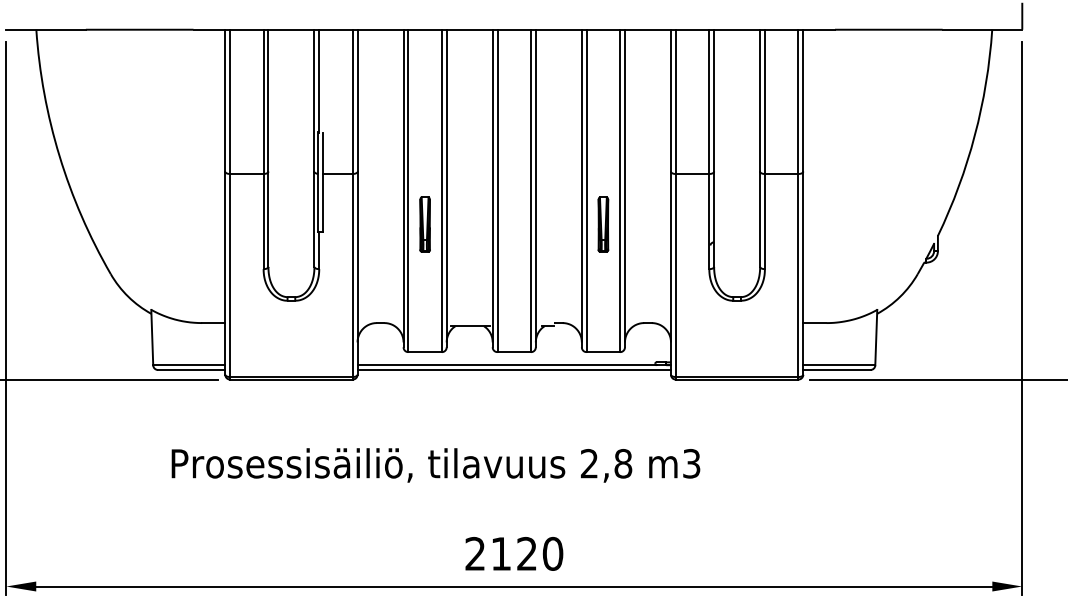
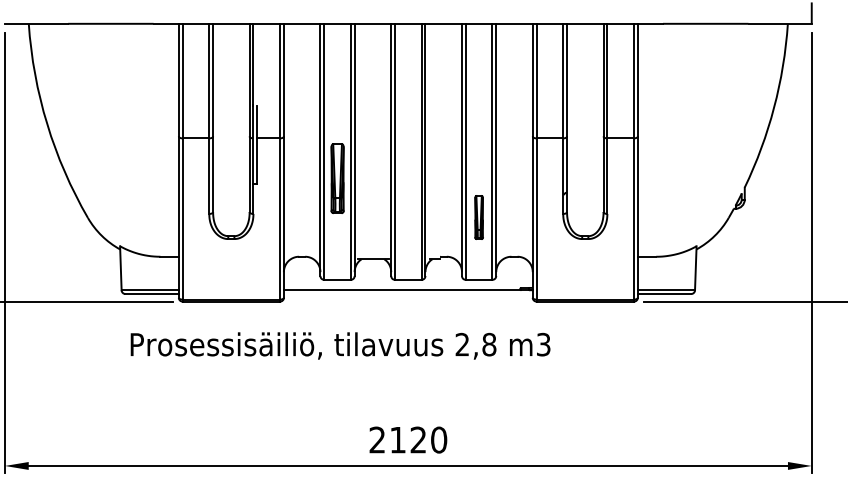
part: (424, 224) -> (337, 178), size x1.6
part: (603, 224) -> (479, 217), moved
line: (514, 370) -> (408, 294), removed
text: (435, 465) -> (340, 346), moved

